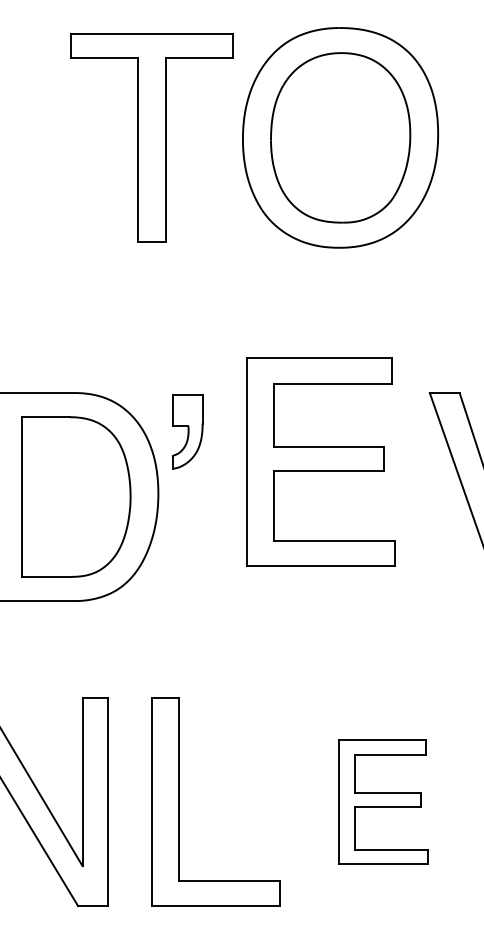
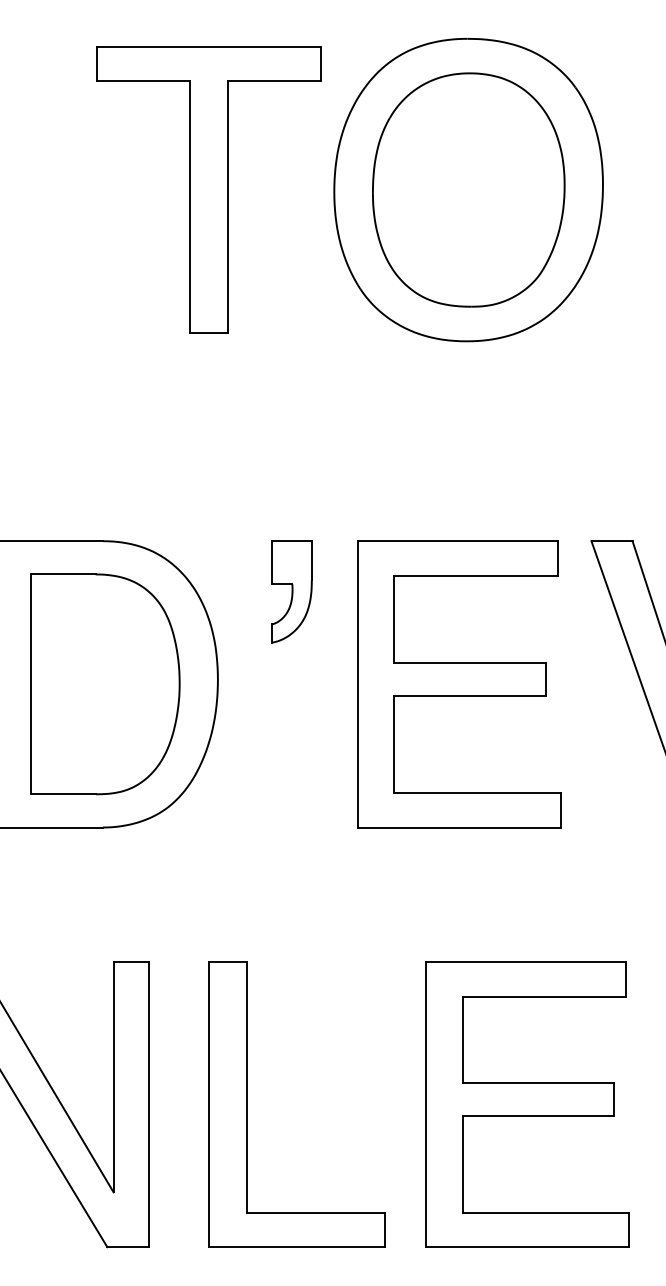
part: (187, 431) -> (291, 591), moved
part: (320, 461) -> (458, 683), moved
part: (383, 801) -> (527, 1103), size x1.67

